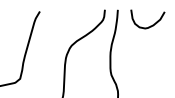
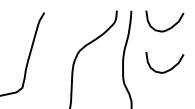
curve: (150, 62) -> (167, 69), added

